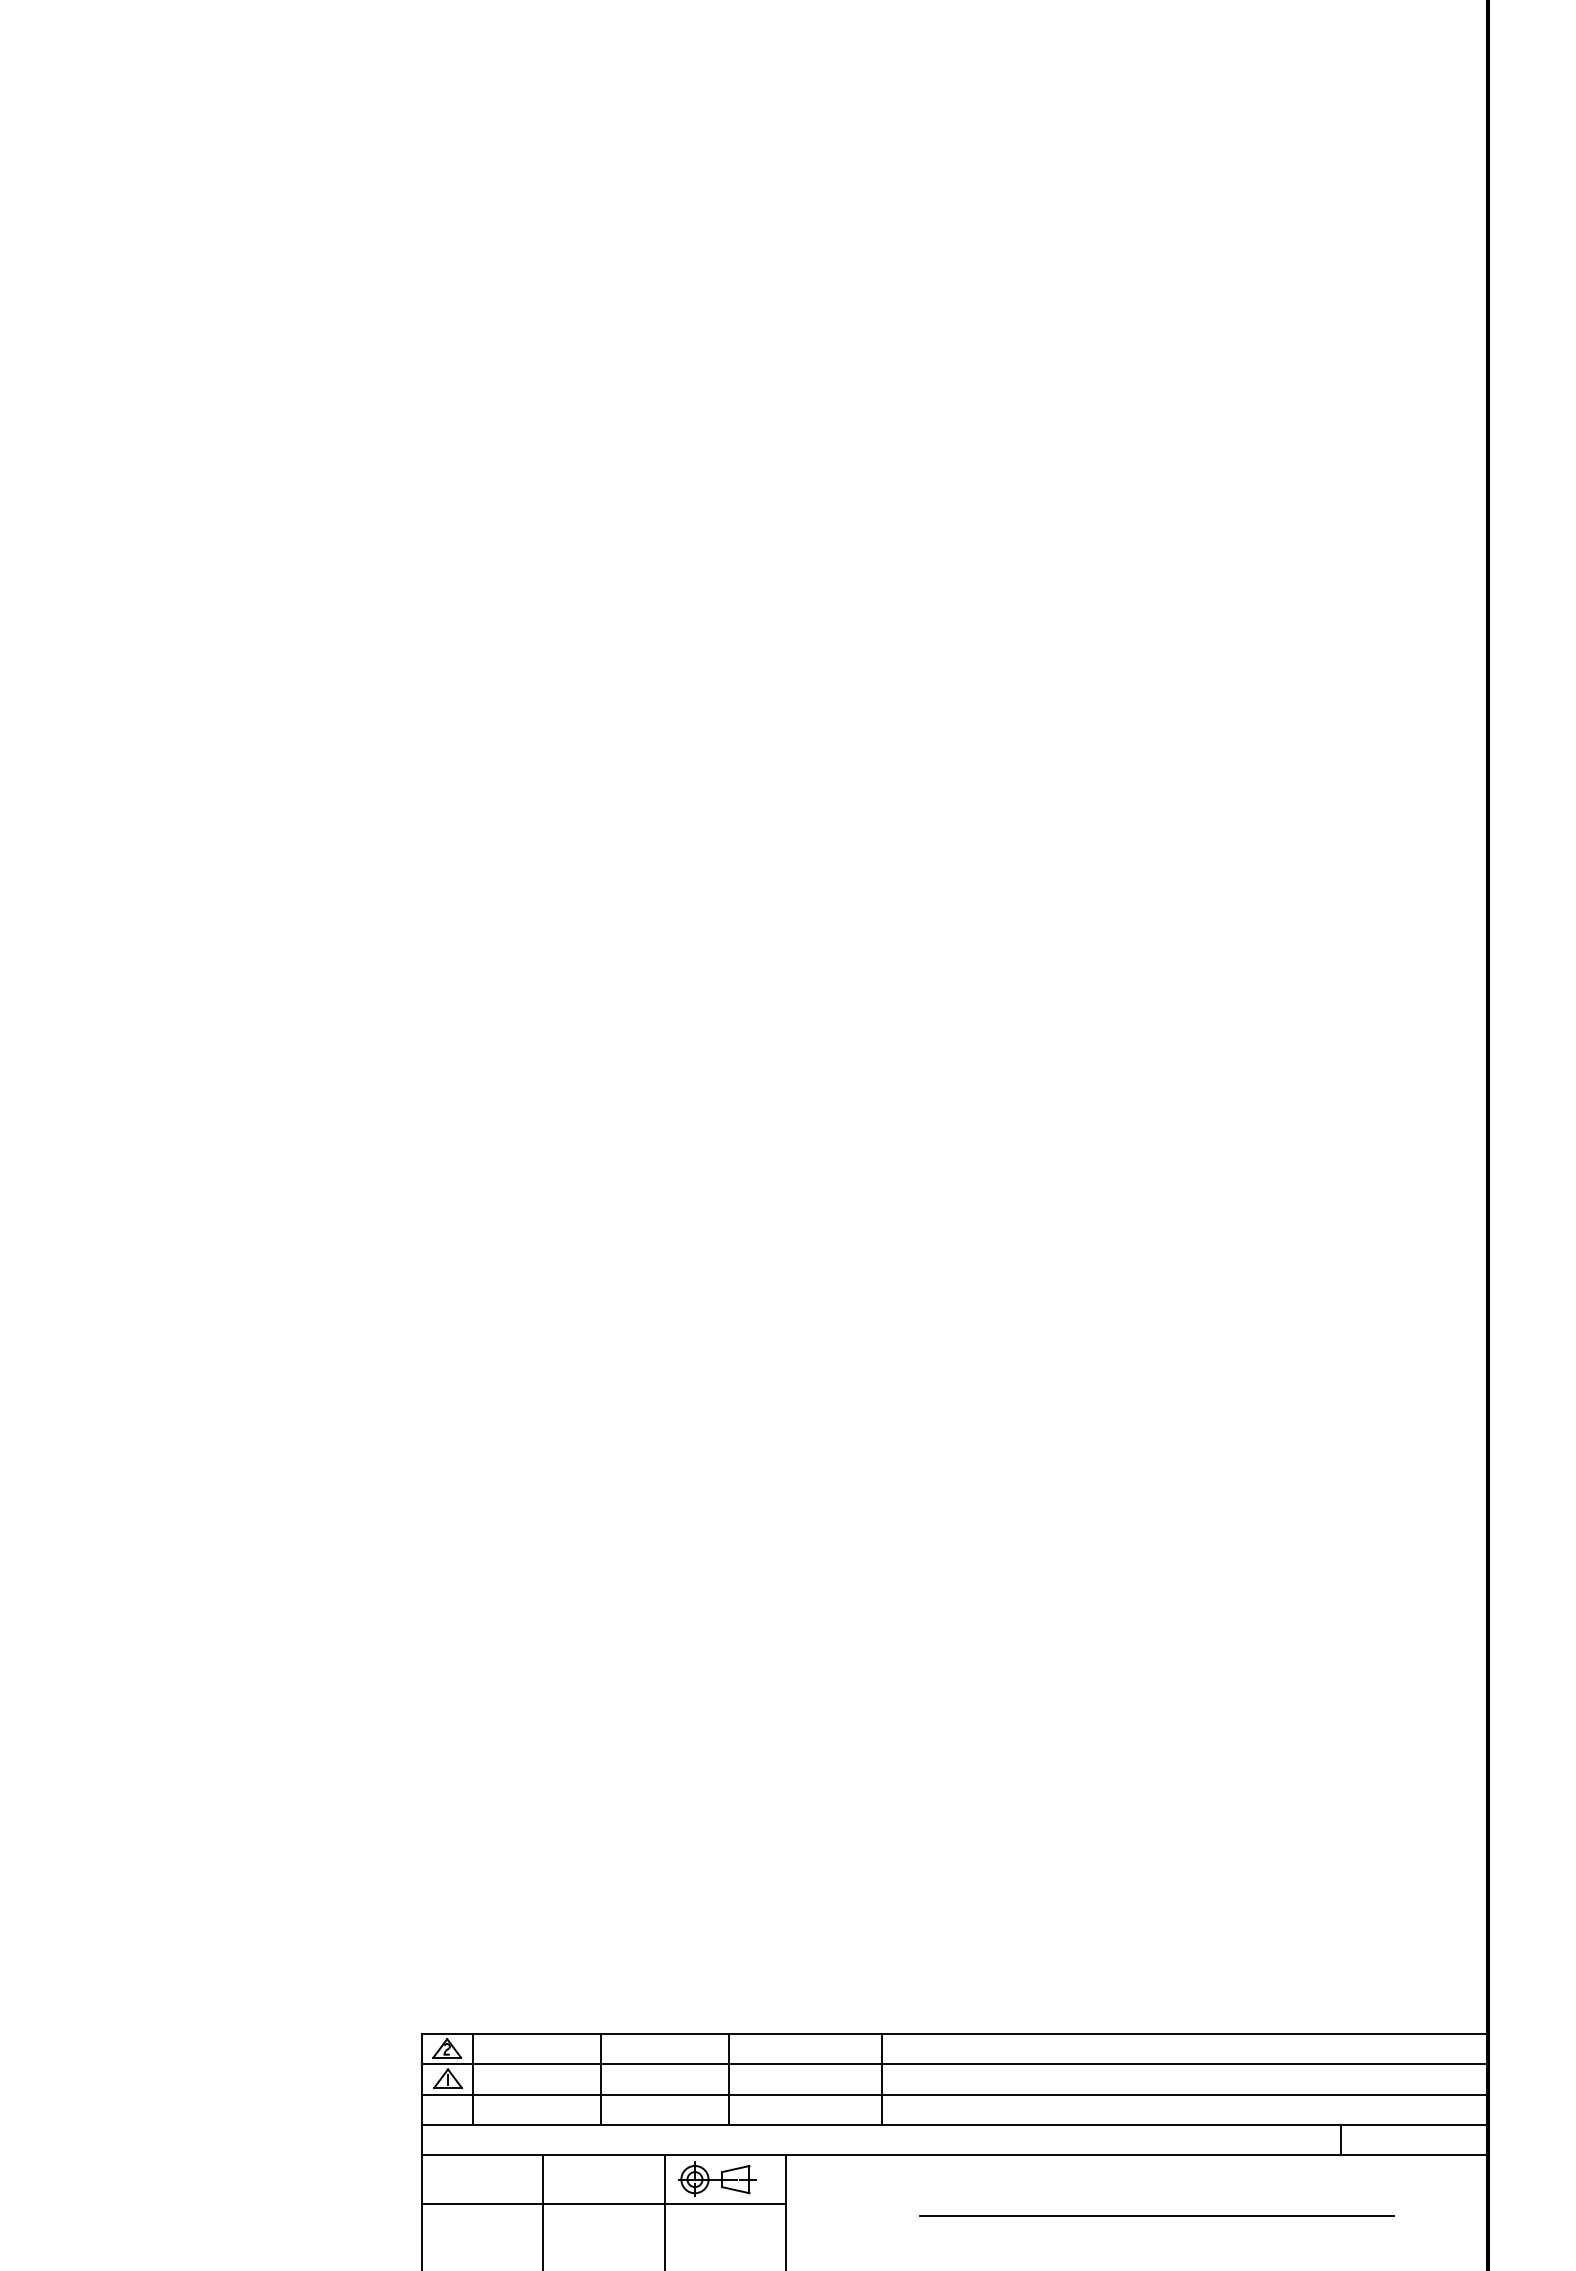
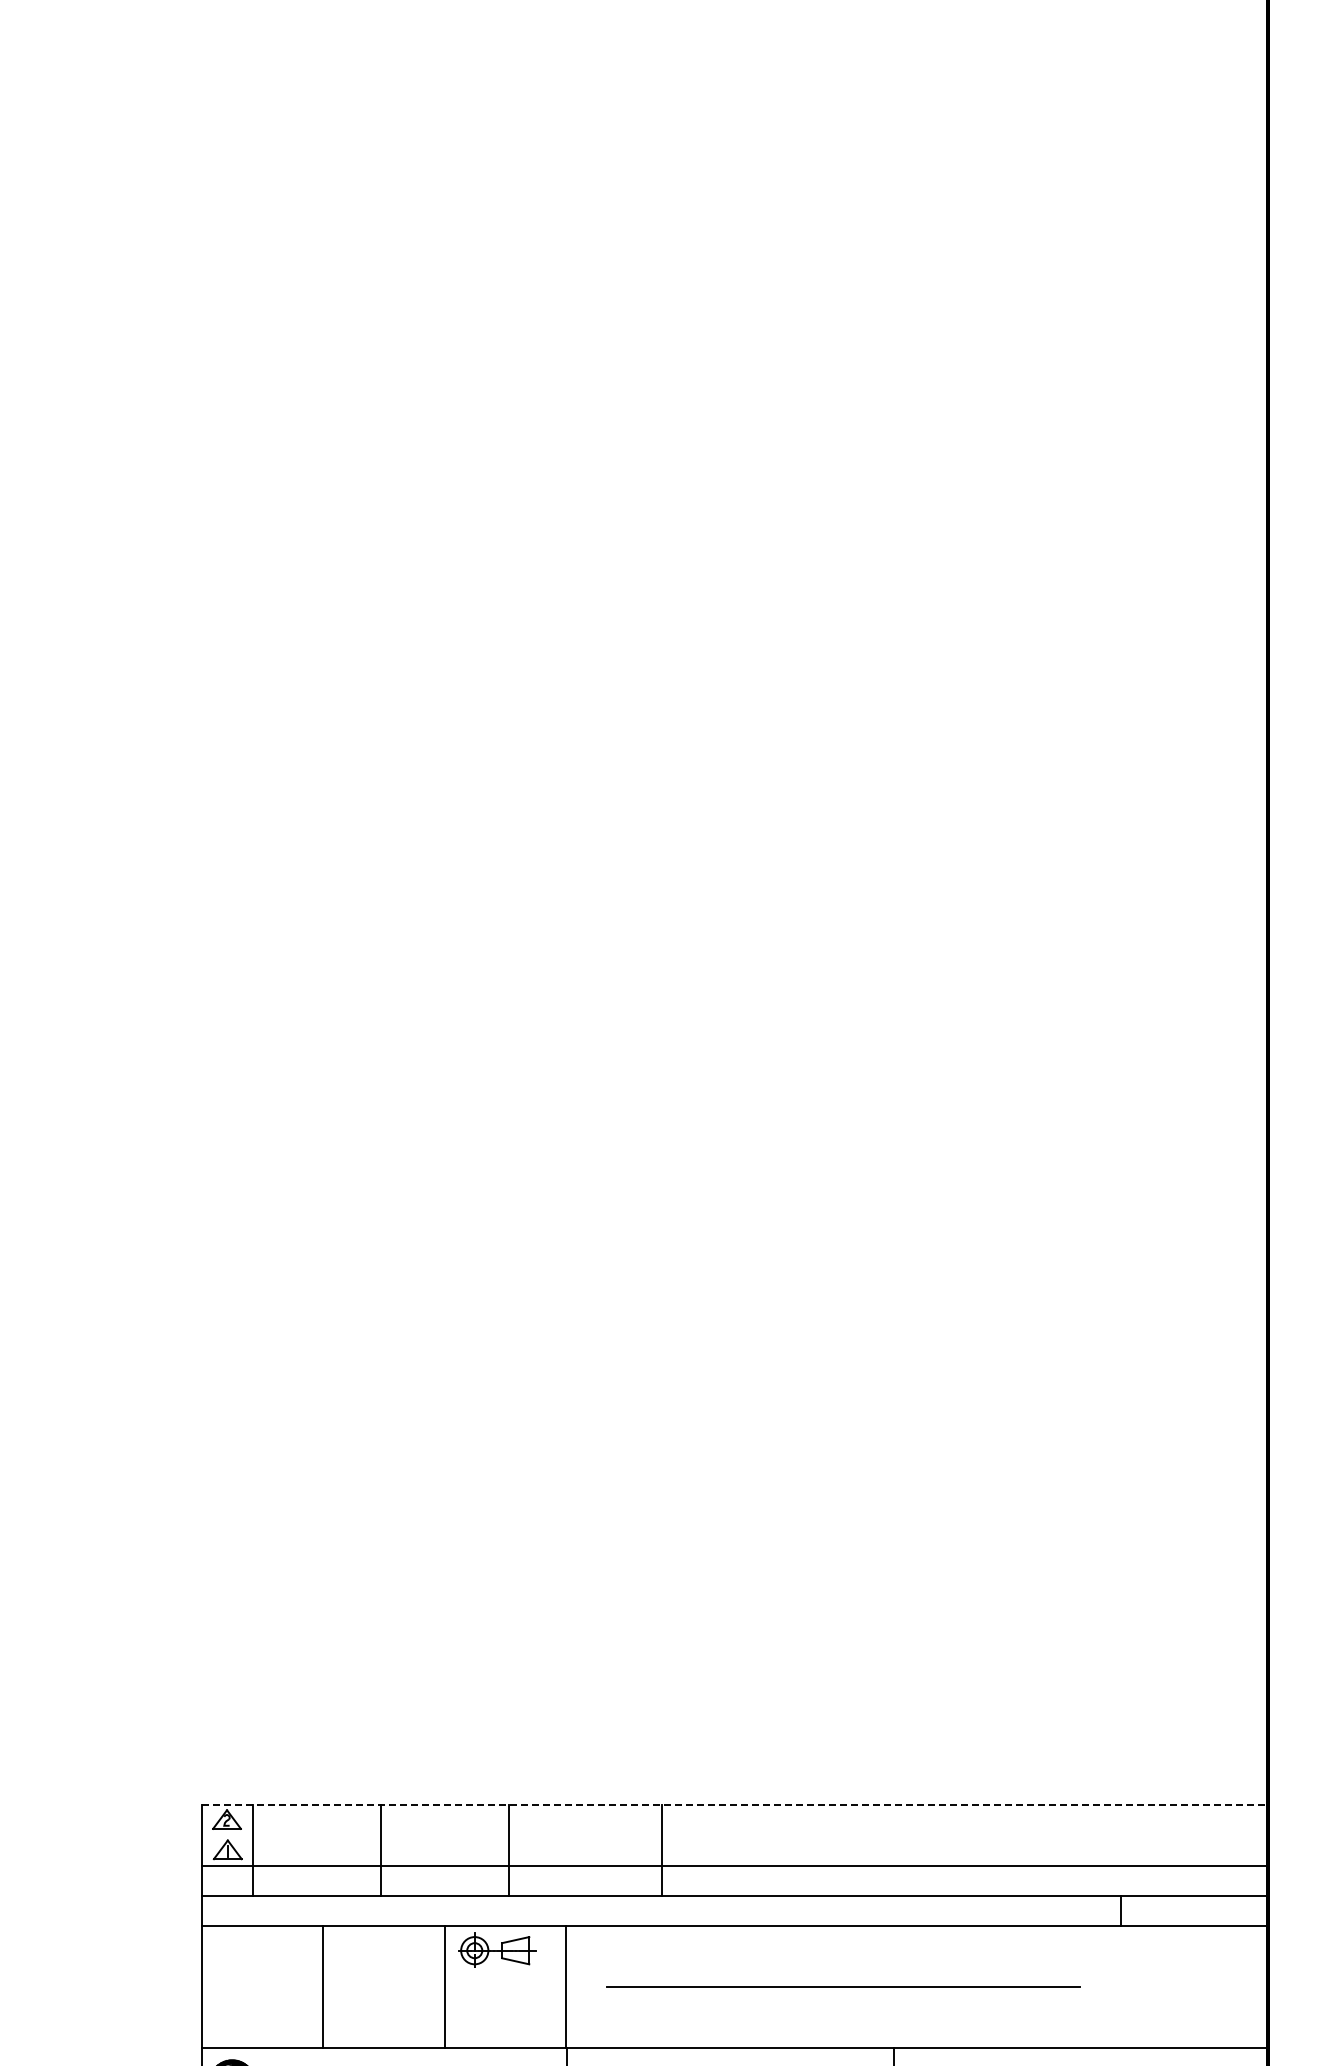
line: (954, 2033) -> (734, 1804), solid -> dashed
line: (954, 2064) -> (734, 1835), removed
line: (604, 2204) -> (384, 1975), removed
line: (1156, 2215) -> (843, 1986), moved

